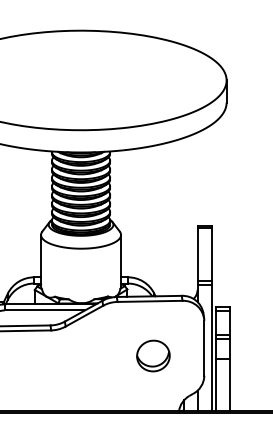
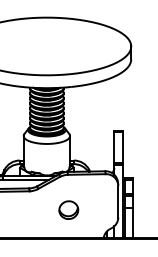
part: (152, 354) -> (68, 209), moved

